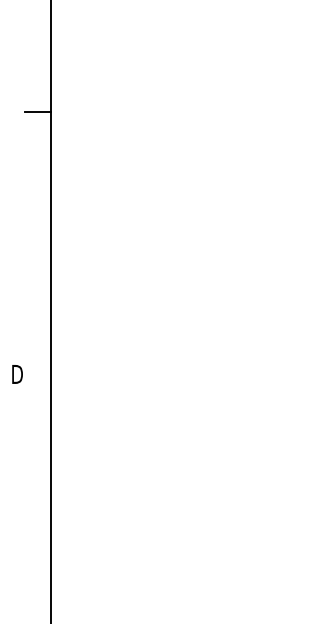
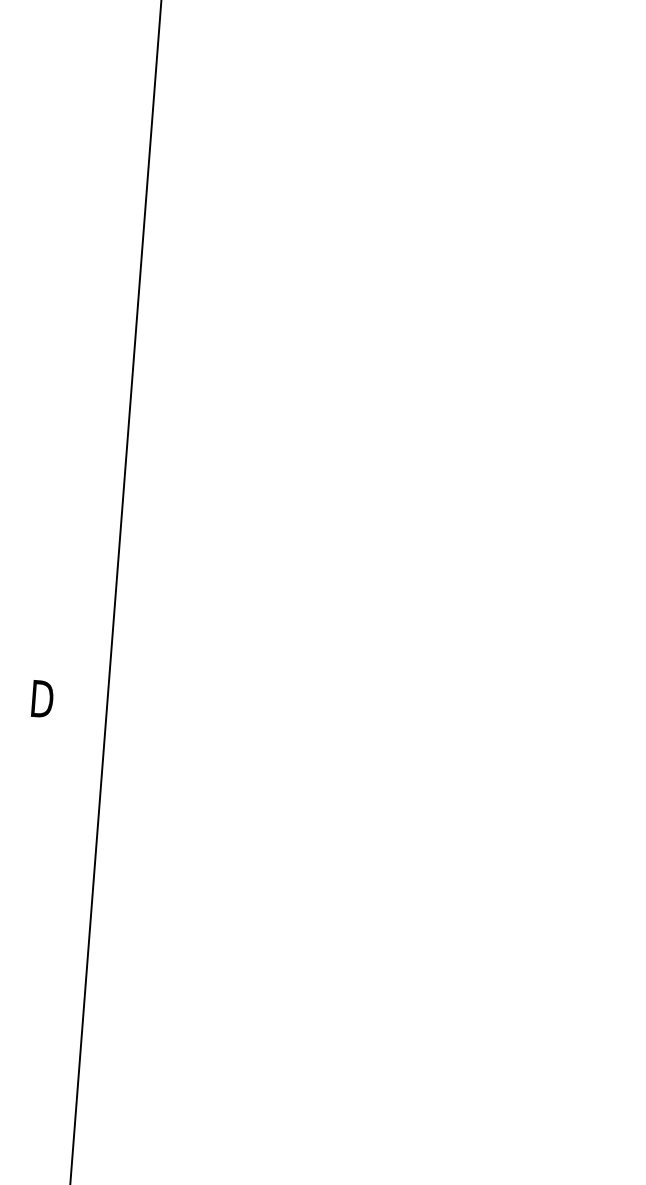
line: (37, 111) -> (120, 192), removed

